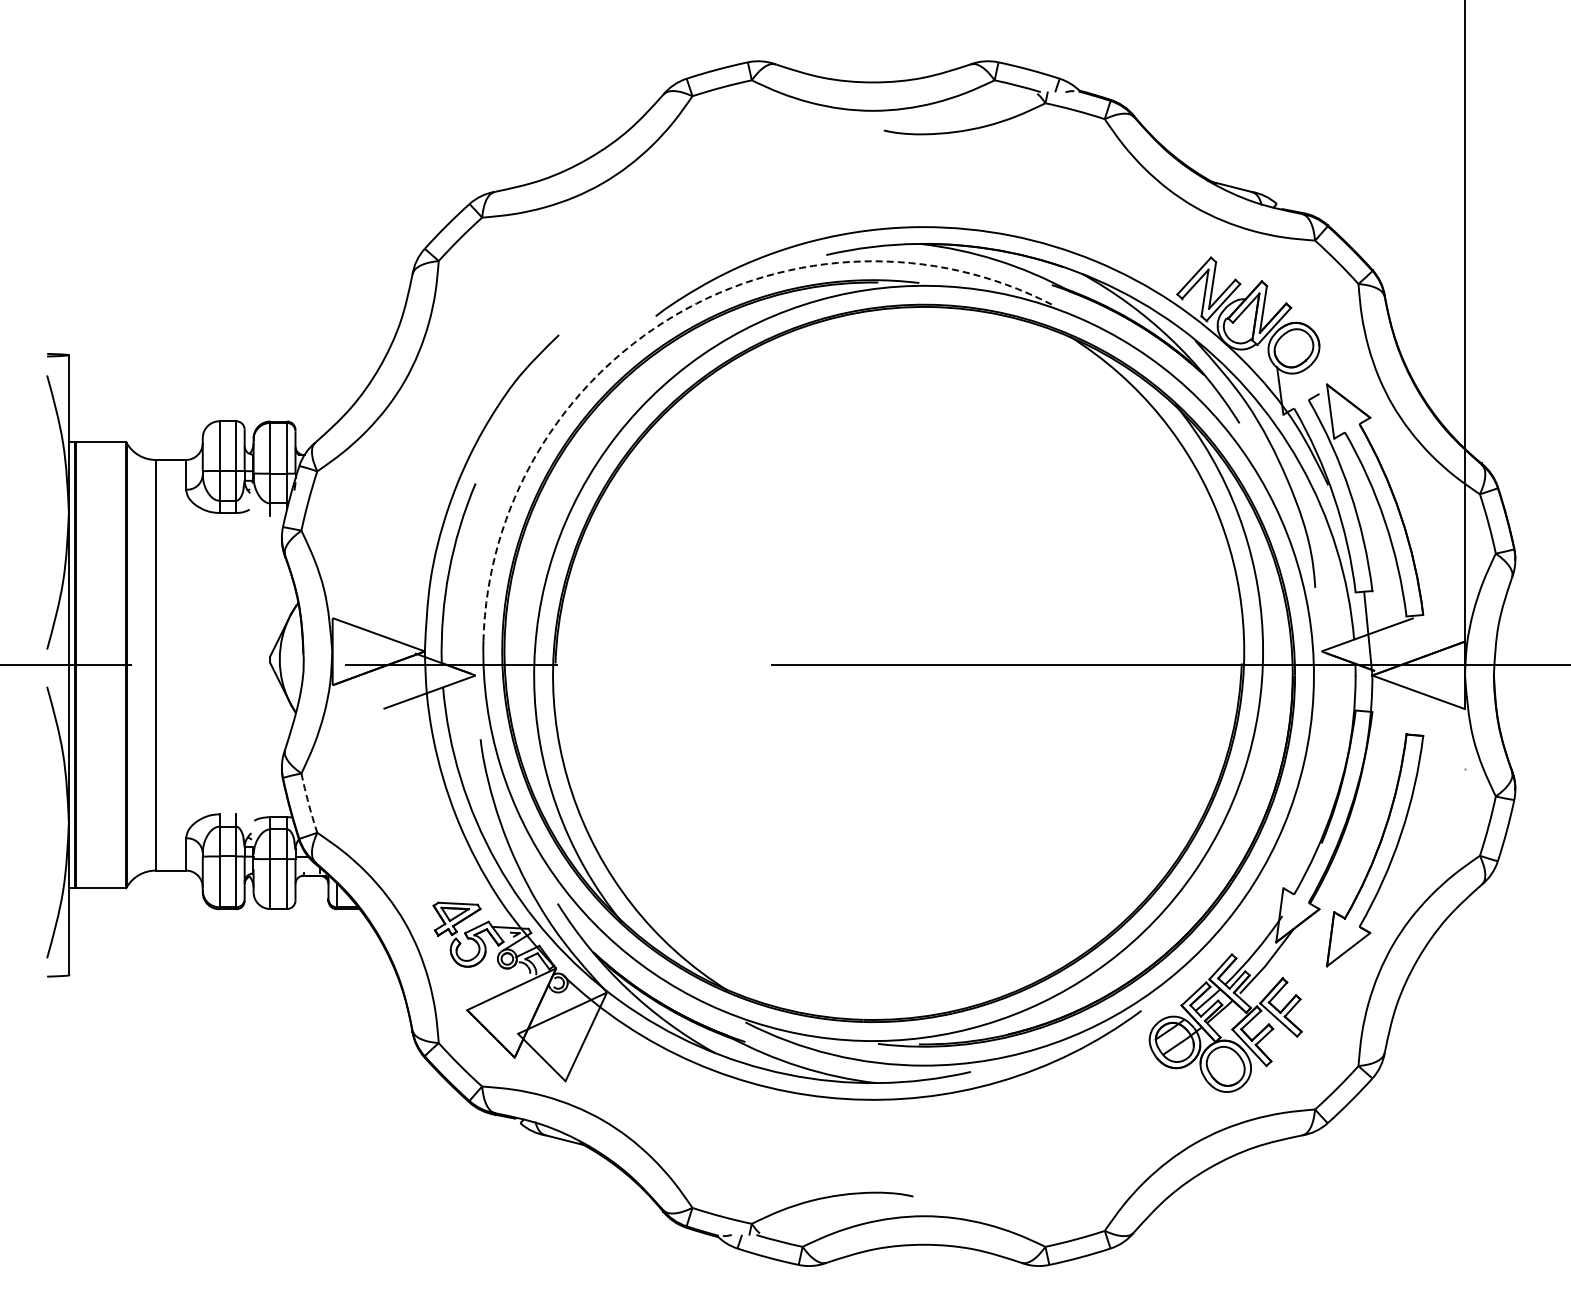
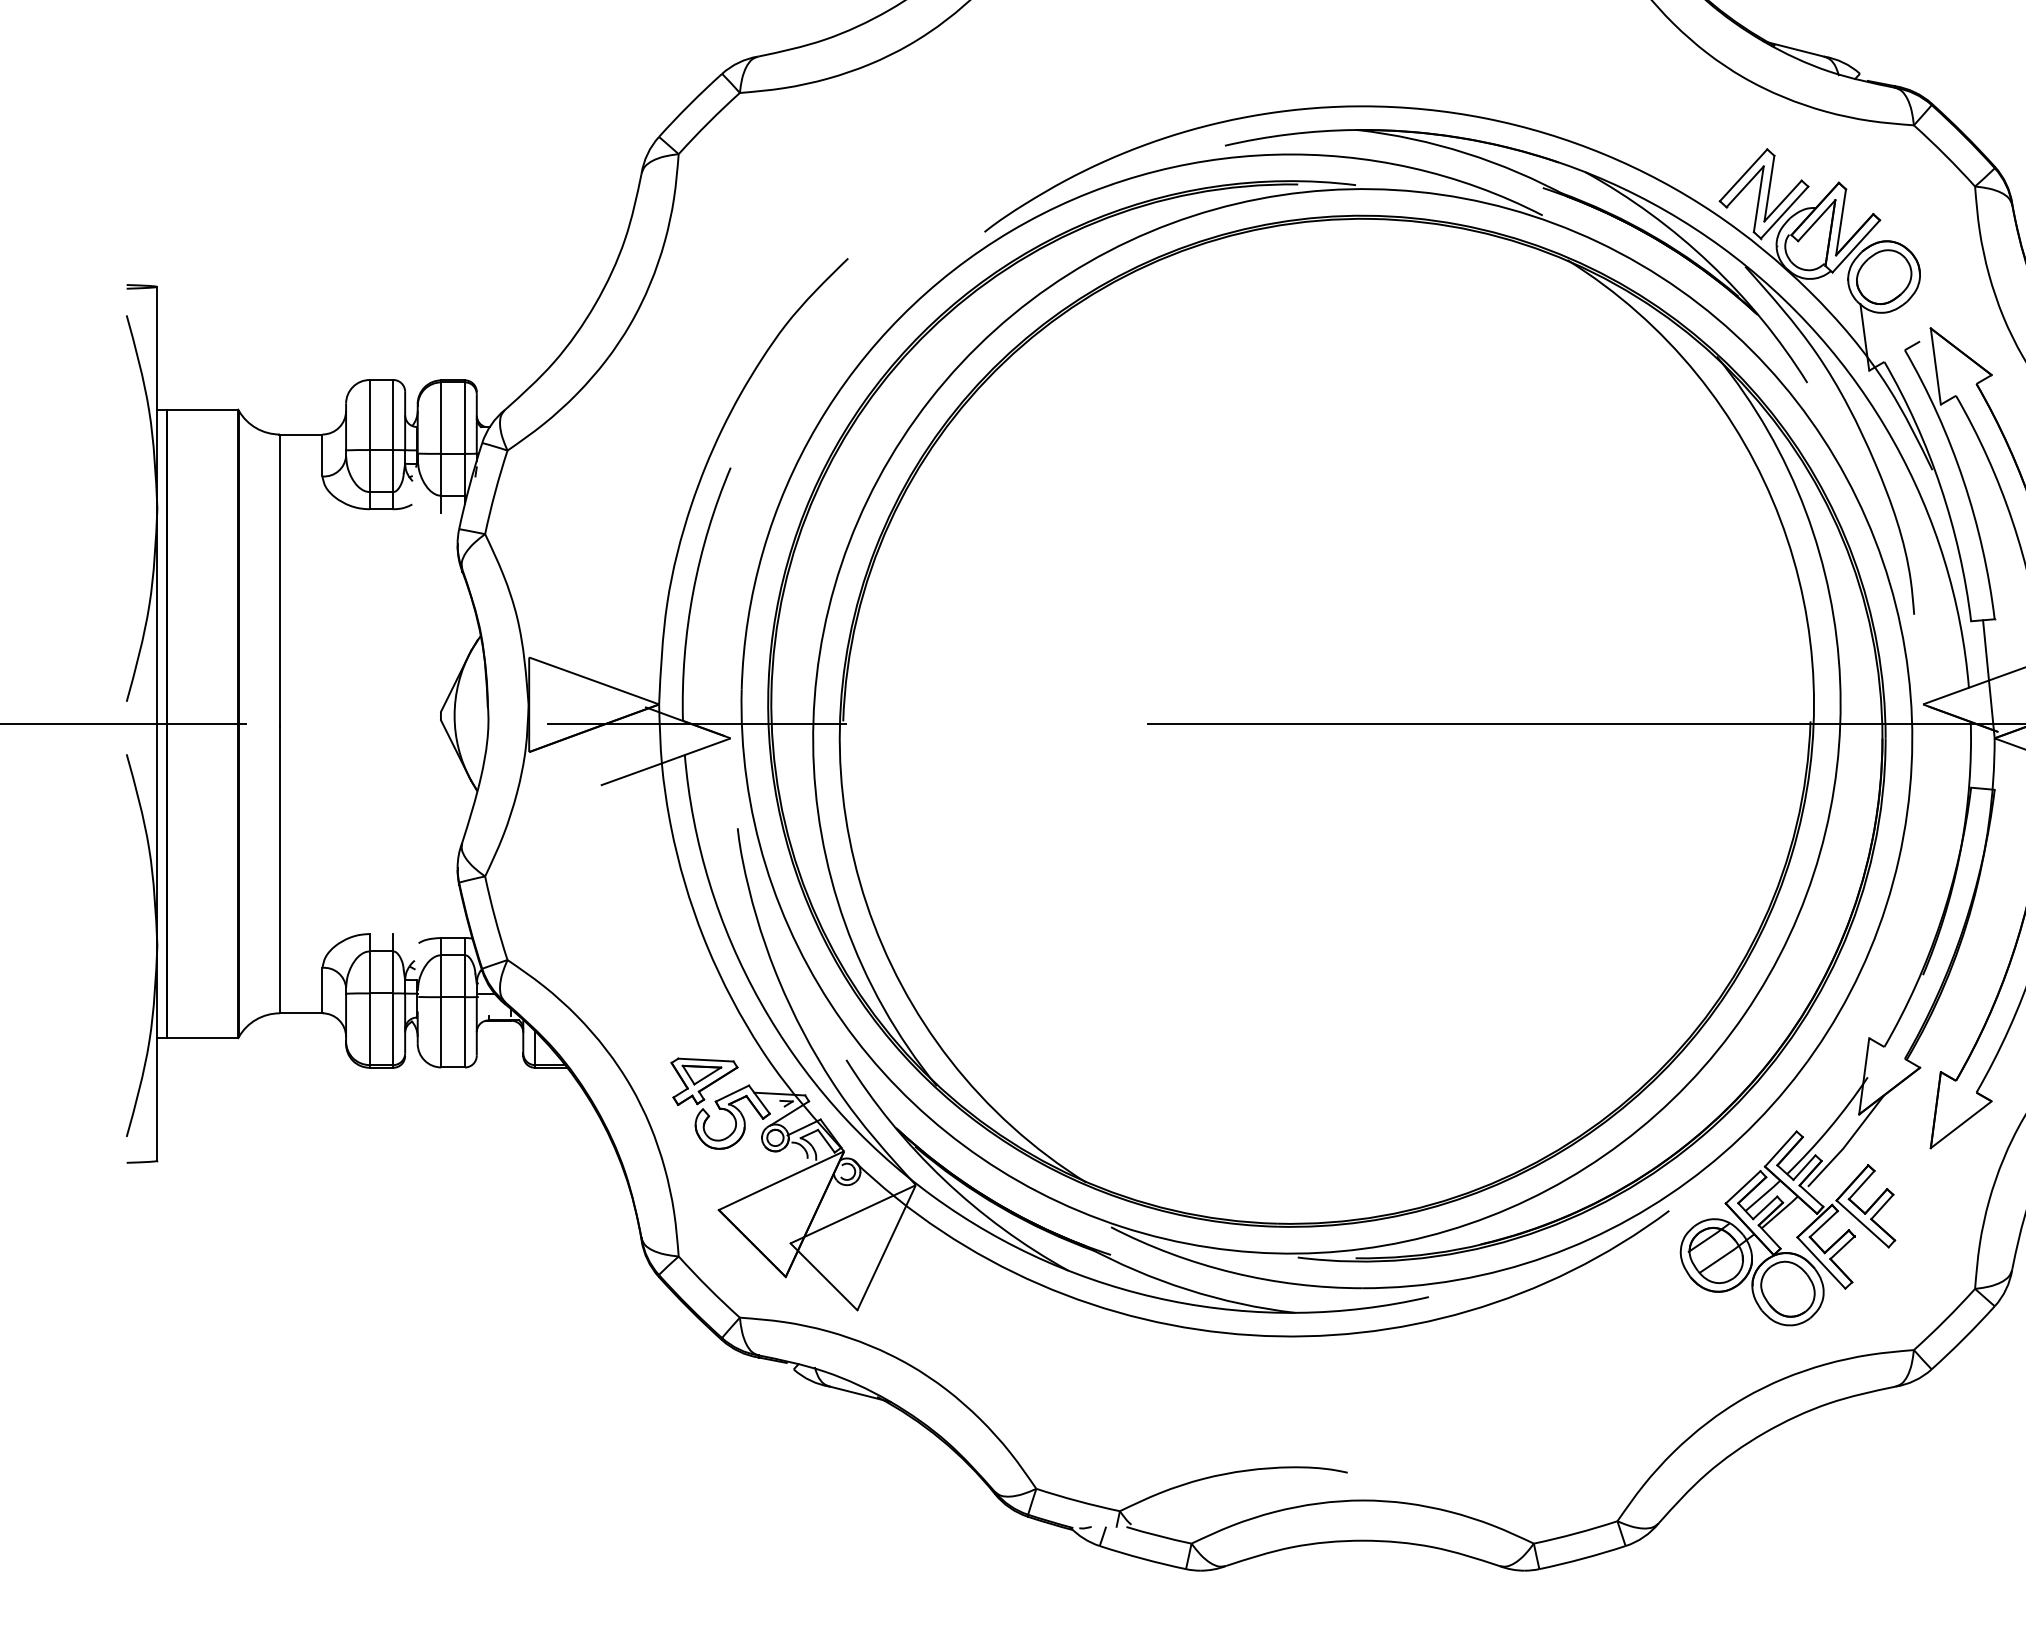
arc: (674, 315) -> (1010, 230), dashed -> solid
arc: (308, 803) -> (495, 918), dashed -> solid

